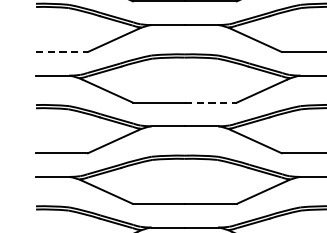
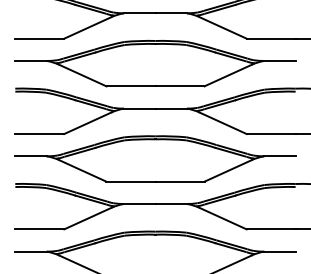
line: (61, 51) -> (39, 38), dashed -> solid
line: (211, 102) -> (180, 86), dashed -> solid

